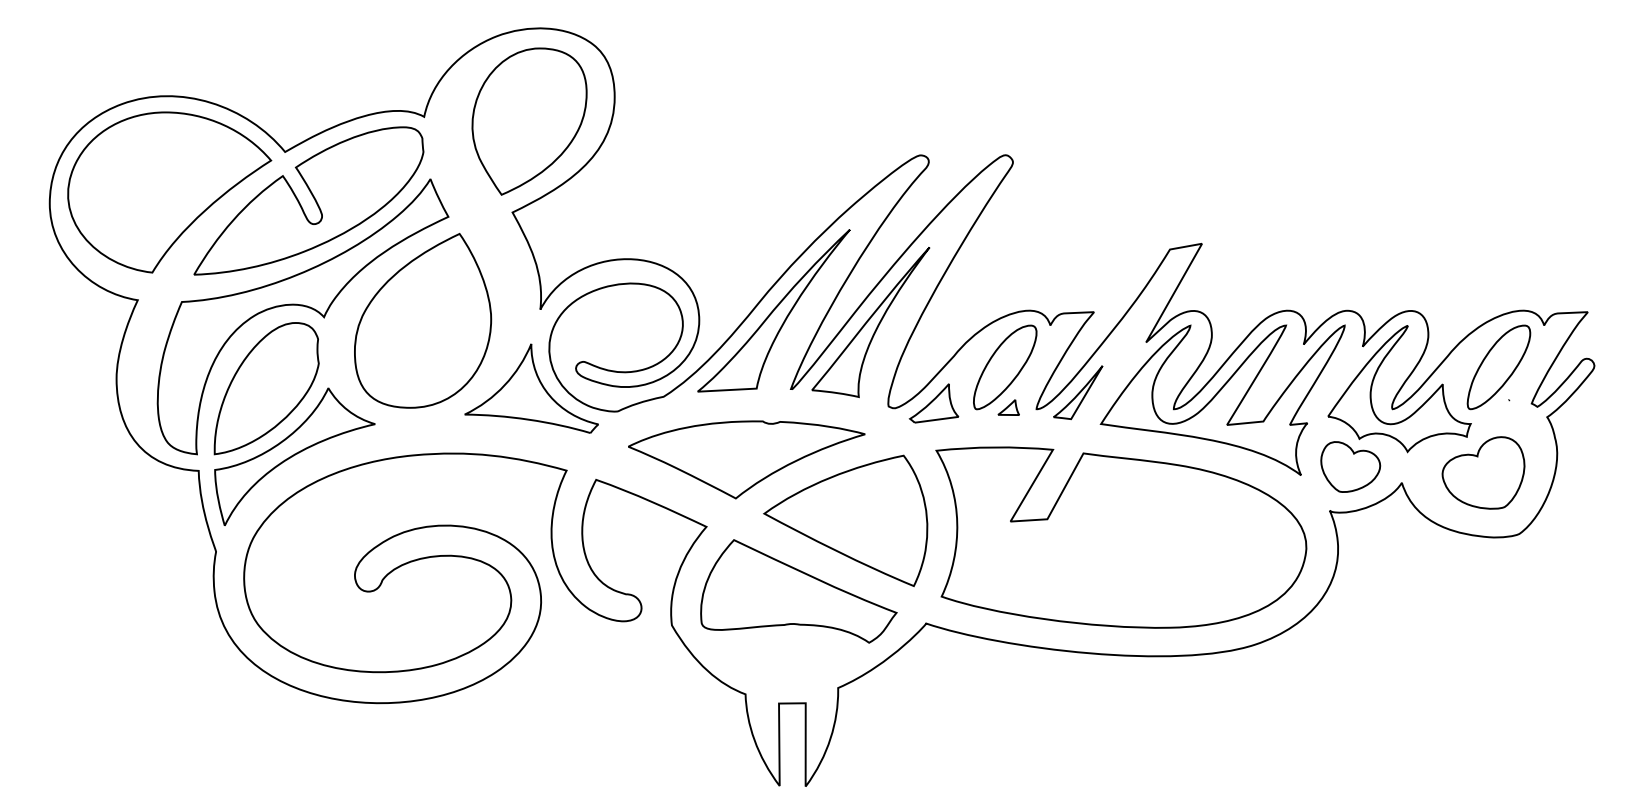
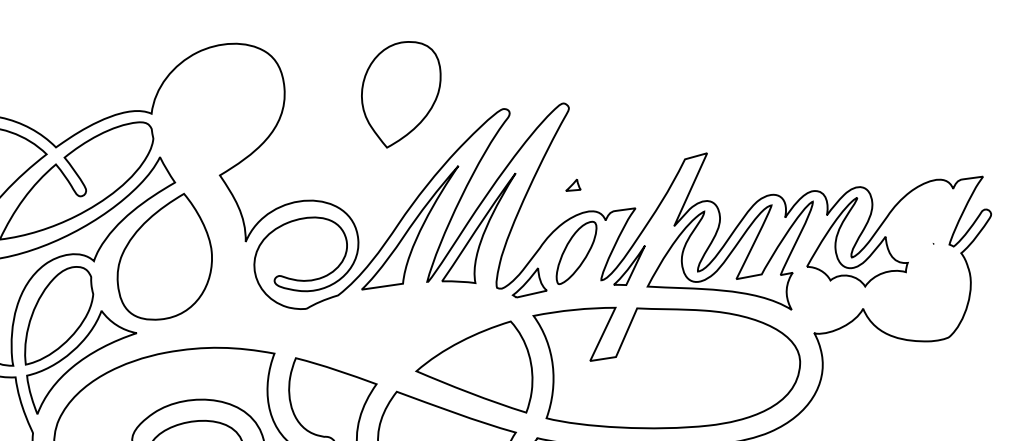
part: (529, 121) -> (401, 94), moved
part: (1498, 367) -> (923, 221), removed
part: (531, 388) -> (244, 298), removed
part: (1008, 407) -> (572, 185), moved
part: (746, 459) -> (400, 334), removed
part: (1350, 466) -> (825, 300), removed
part: (1483, 472) -> (919, 296), removed

